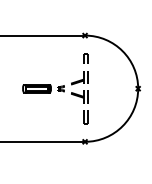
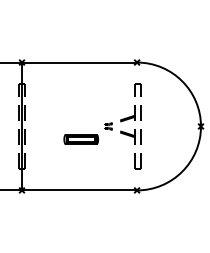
part: (36, 88) -> (80, 139), moved

